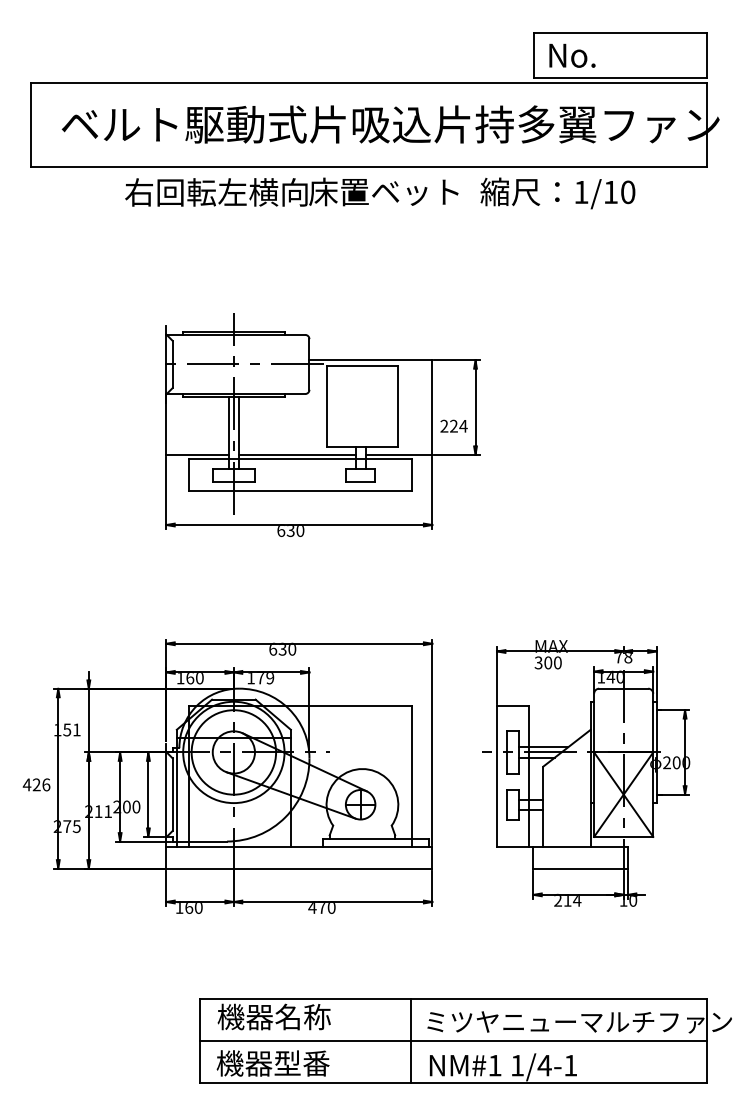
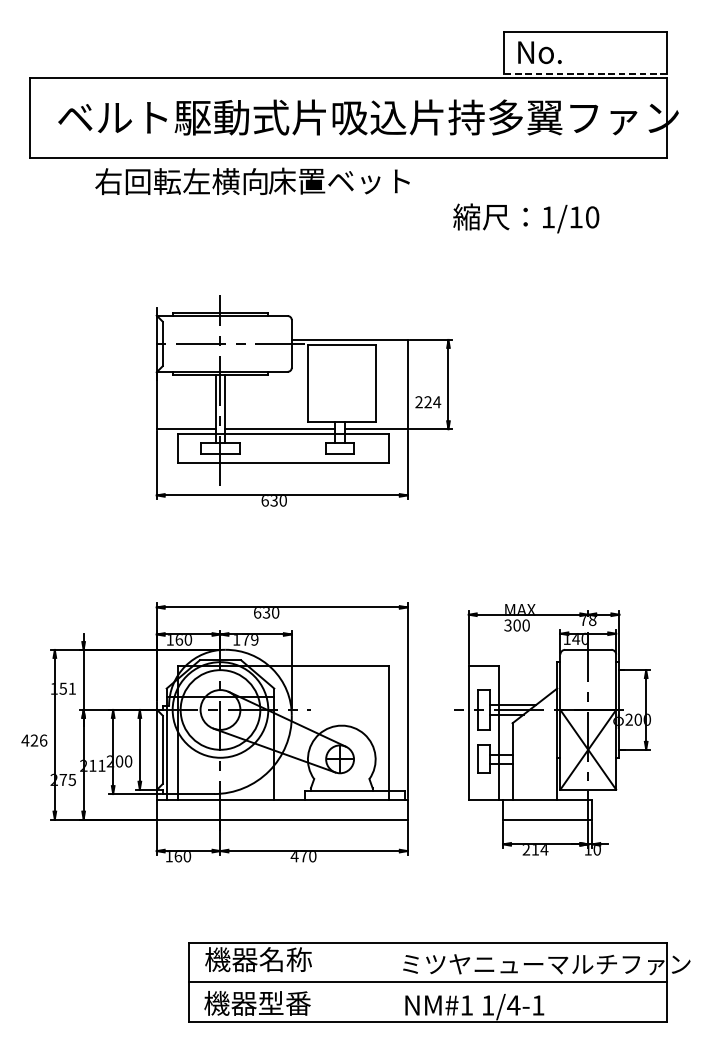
line: (620, 77) -> (585, 73), solid -> dashed
text: (291, 191) -> (252, 180), moved
text: (557, 193) -> (525, 218), moved
line: (411, 1041) -> (388, 982), removed

